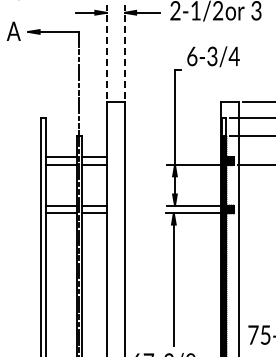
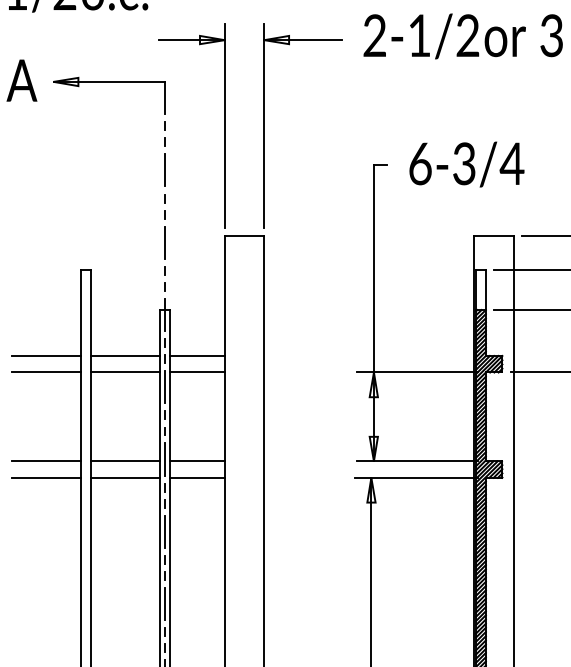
line: (106, 51) -> (224, 124), dashed -> solid
line: (124, 51) -> (263, 124), dashed -> solid
text: (213, 56) -> (466, 163), moved
line: (24, 157) -> (45, 356), added
line: (24, 165) -> (45, 373), added
line: (24, 205) -> (45, 460), added
line: (24, 213) -> (45, 478), added

